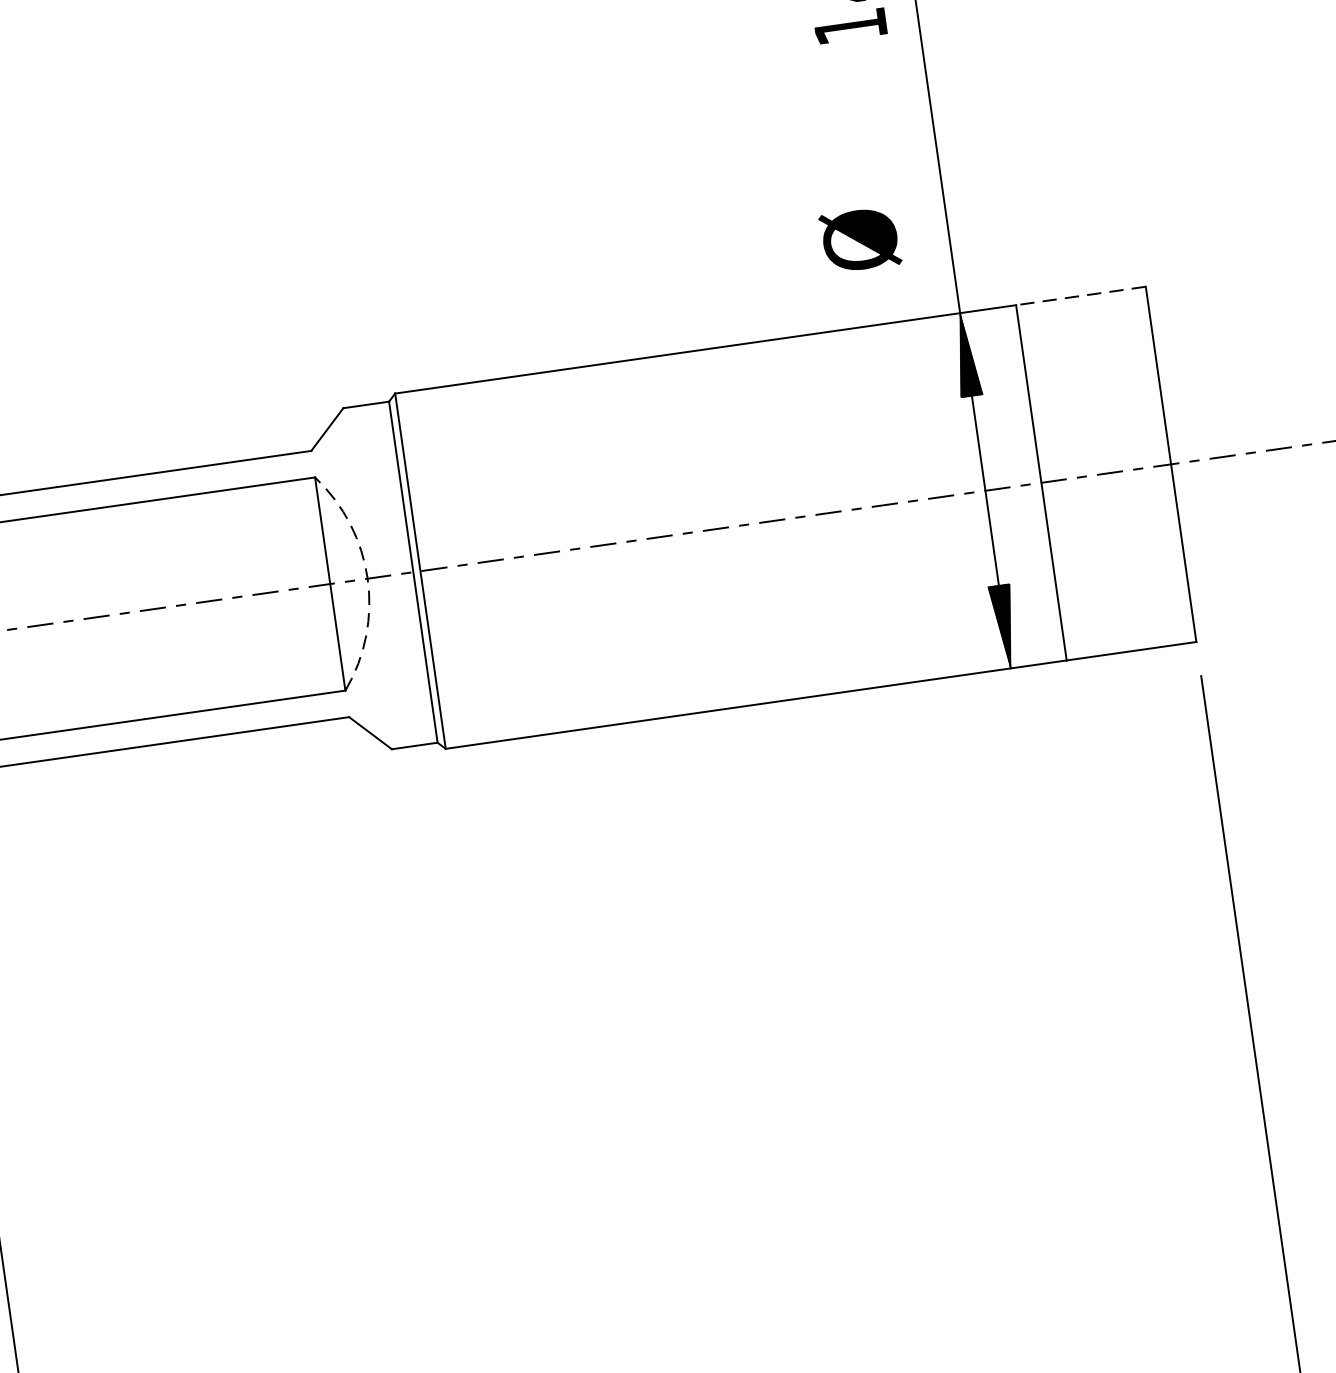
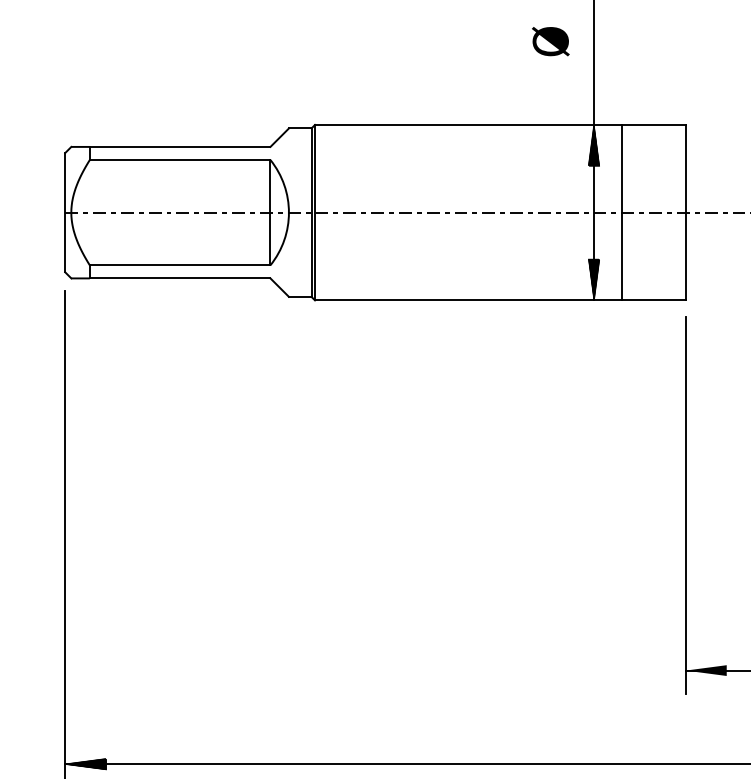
text: (859, 239) -> (550, 41), moved
line: (1080, 295) -> (653, 124), dashed -> solid
arc: (366, 578) -> (288, 212), dashed -> solid

